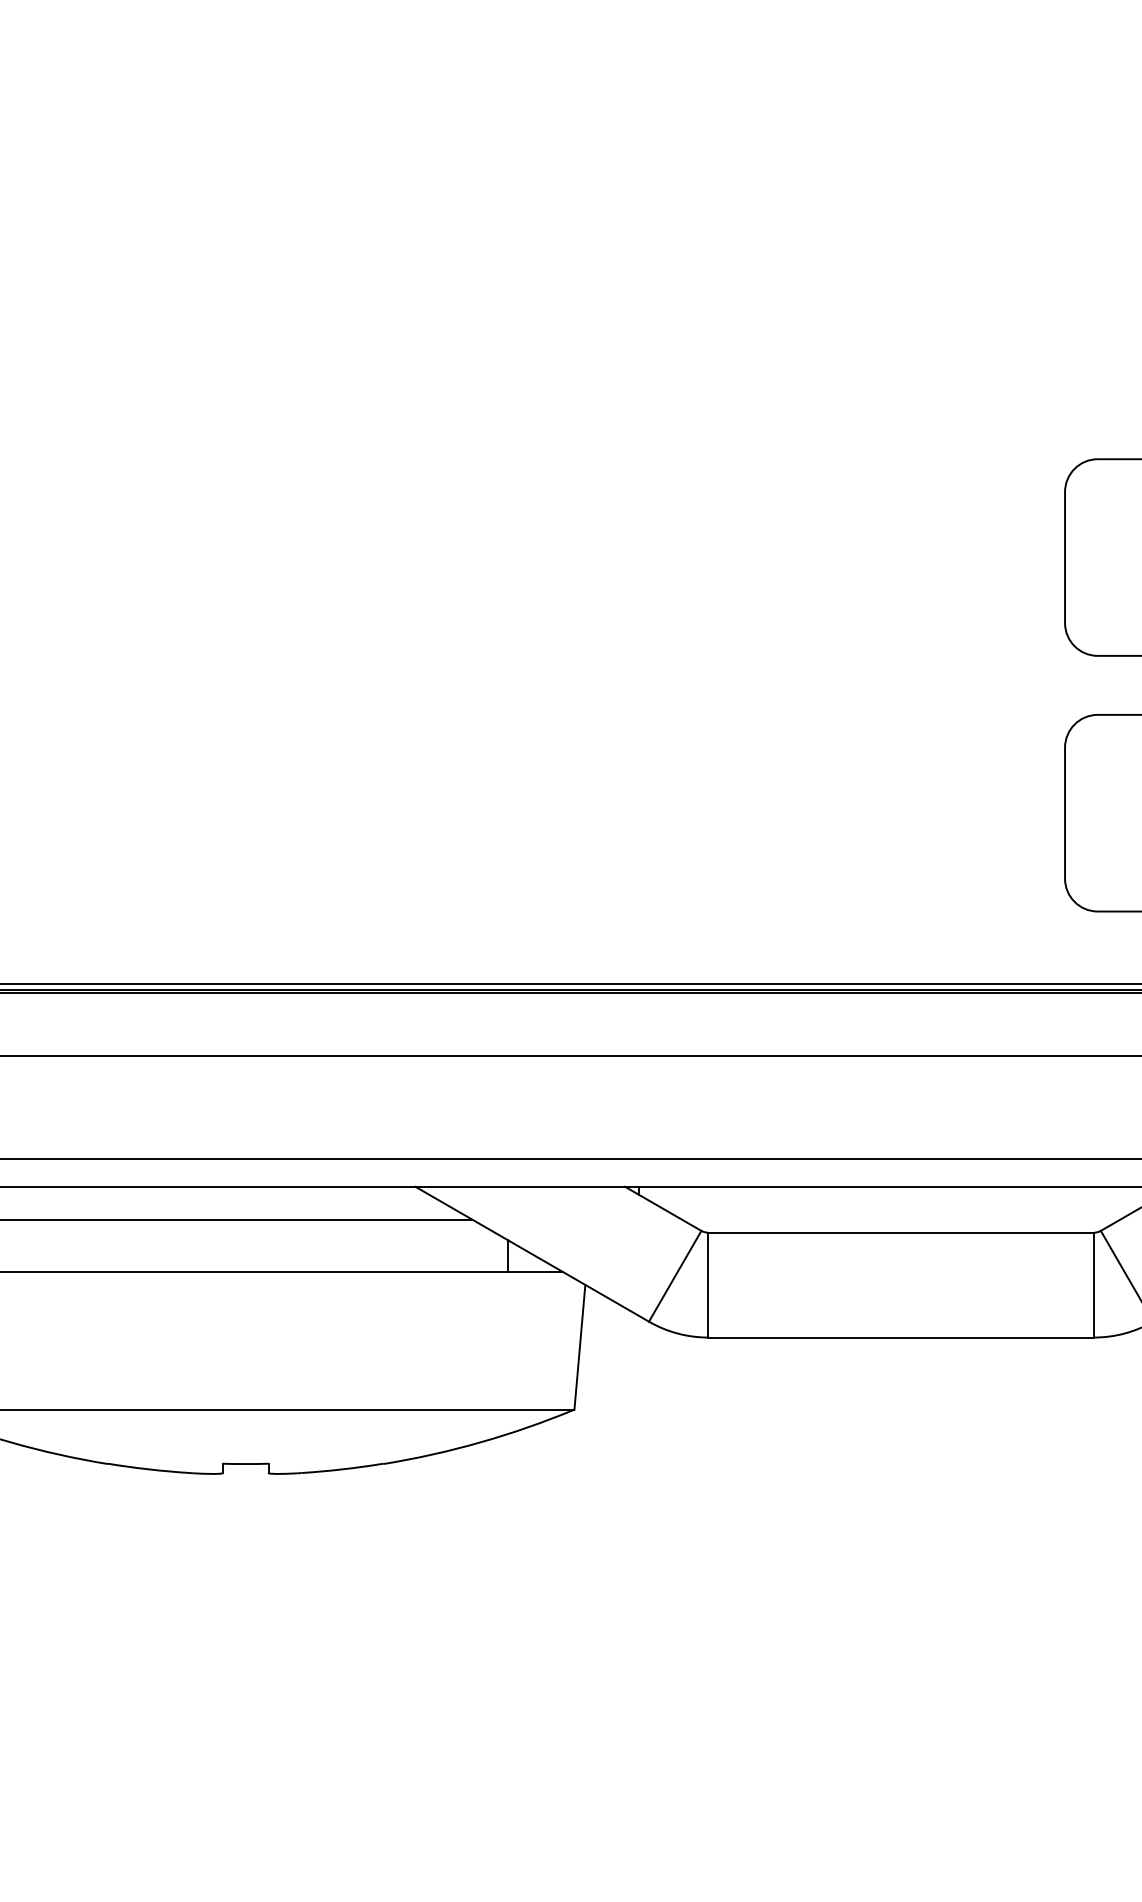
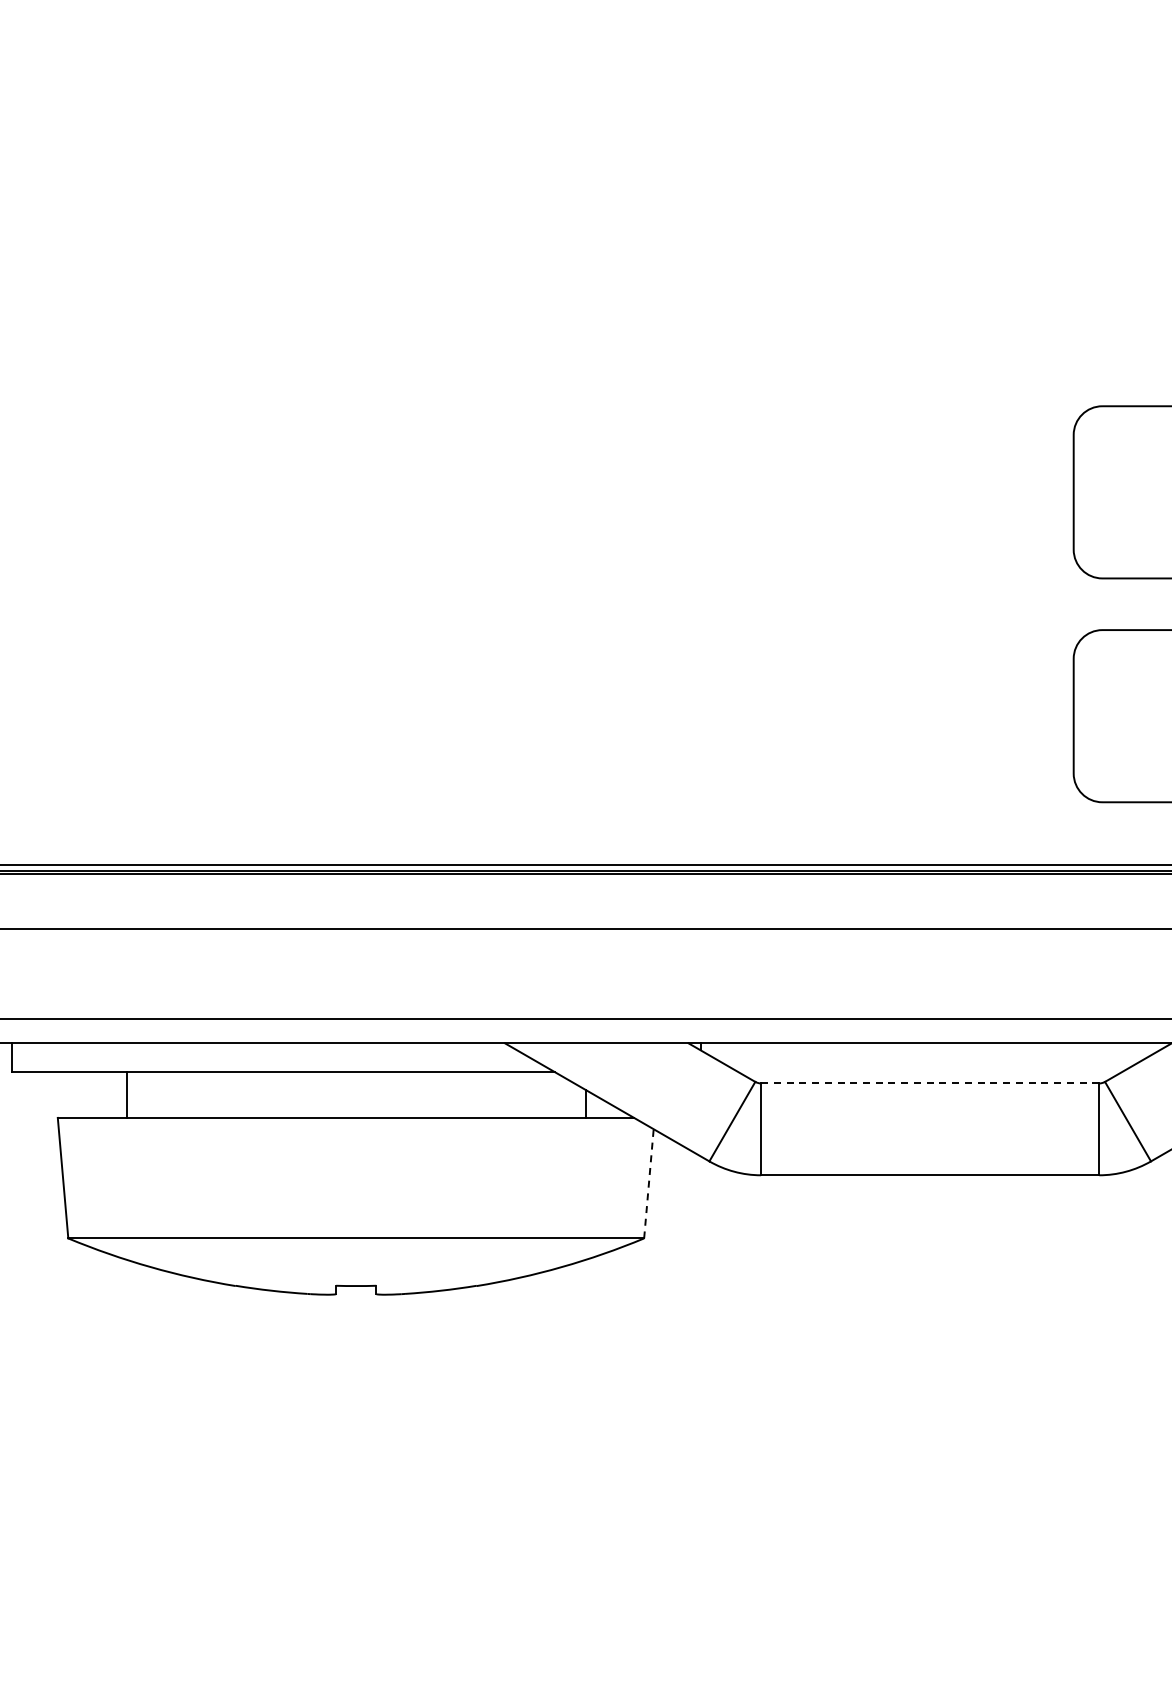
line: (900, 1232) -> (929, 1083), solid -> dashed
line: (579, 1346) -> (648, 1183), solid -> dashed

